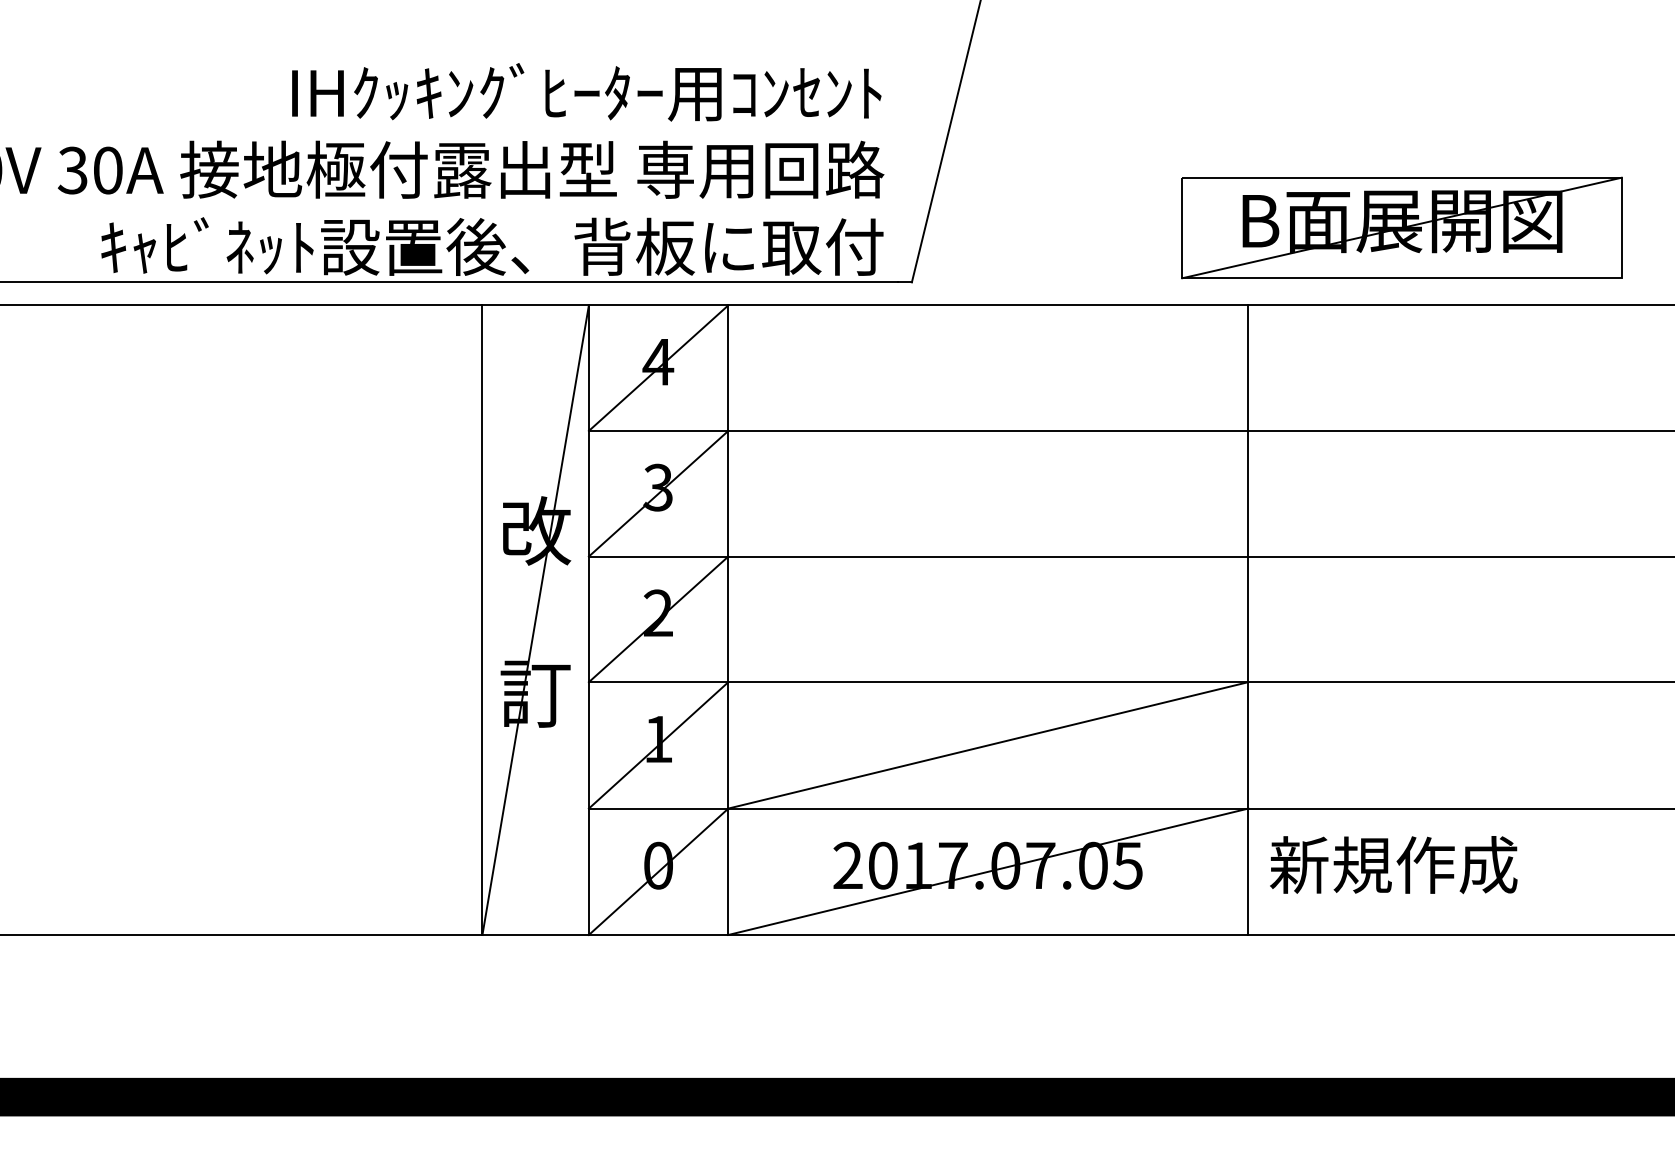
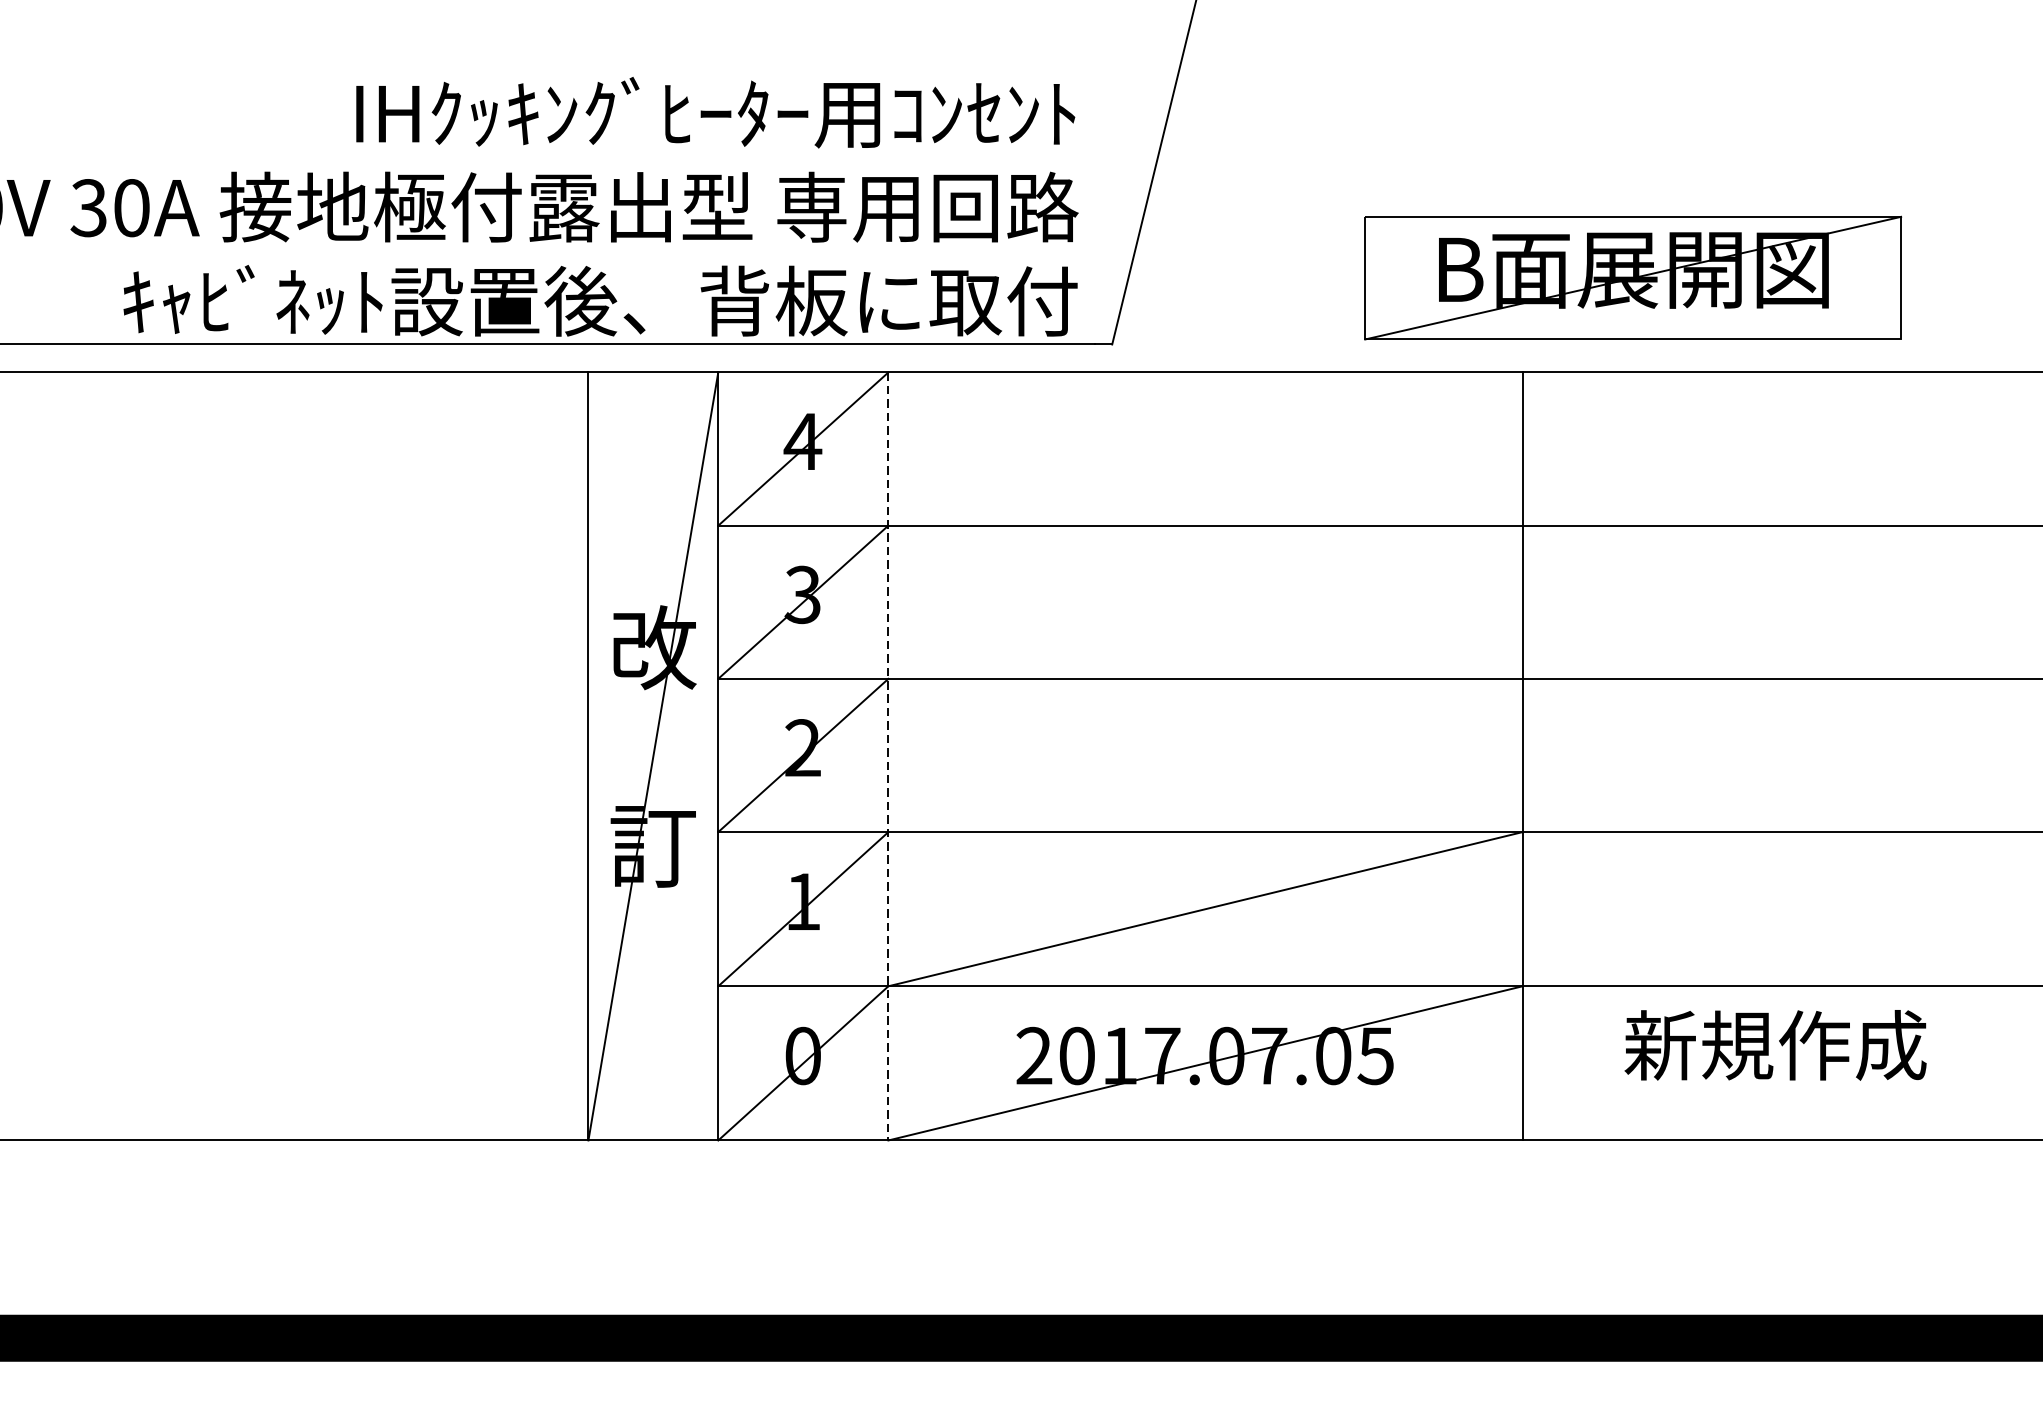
part: (1401, 227) -> (1632, 277), moved
line: (728, 620) -> (888, 756), solid -> dashed
text: (1393, 865) -> (1775, 1045), moved

